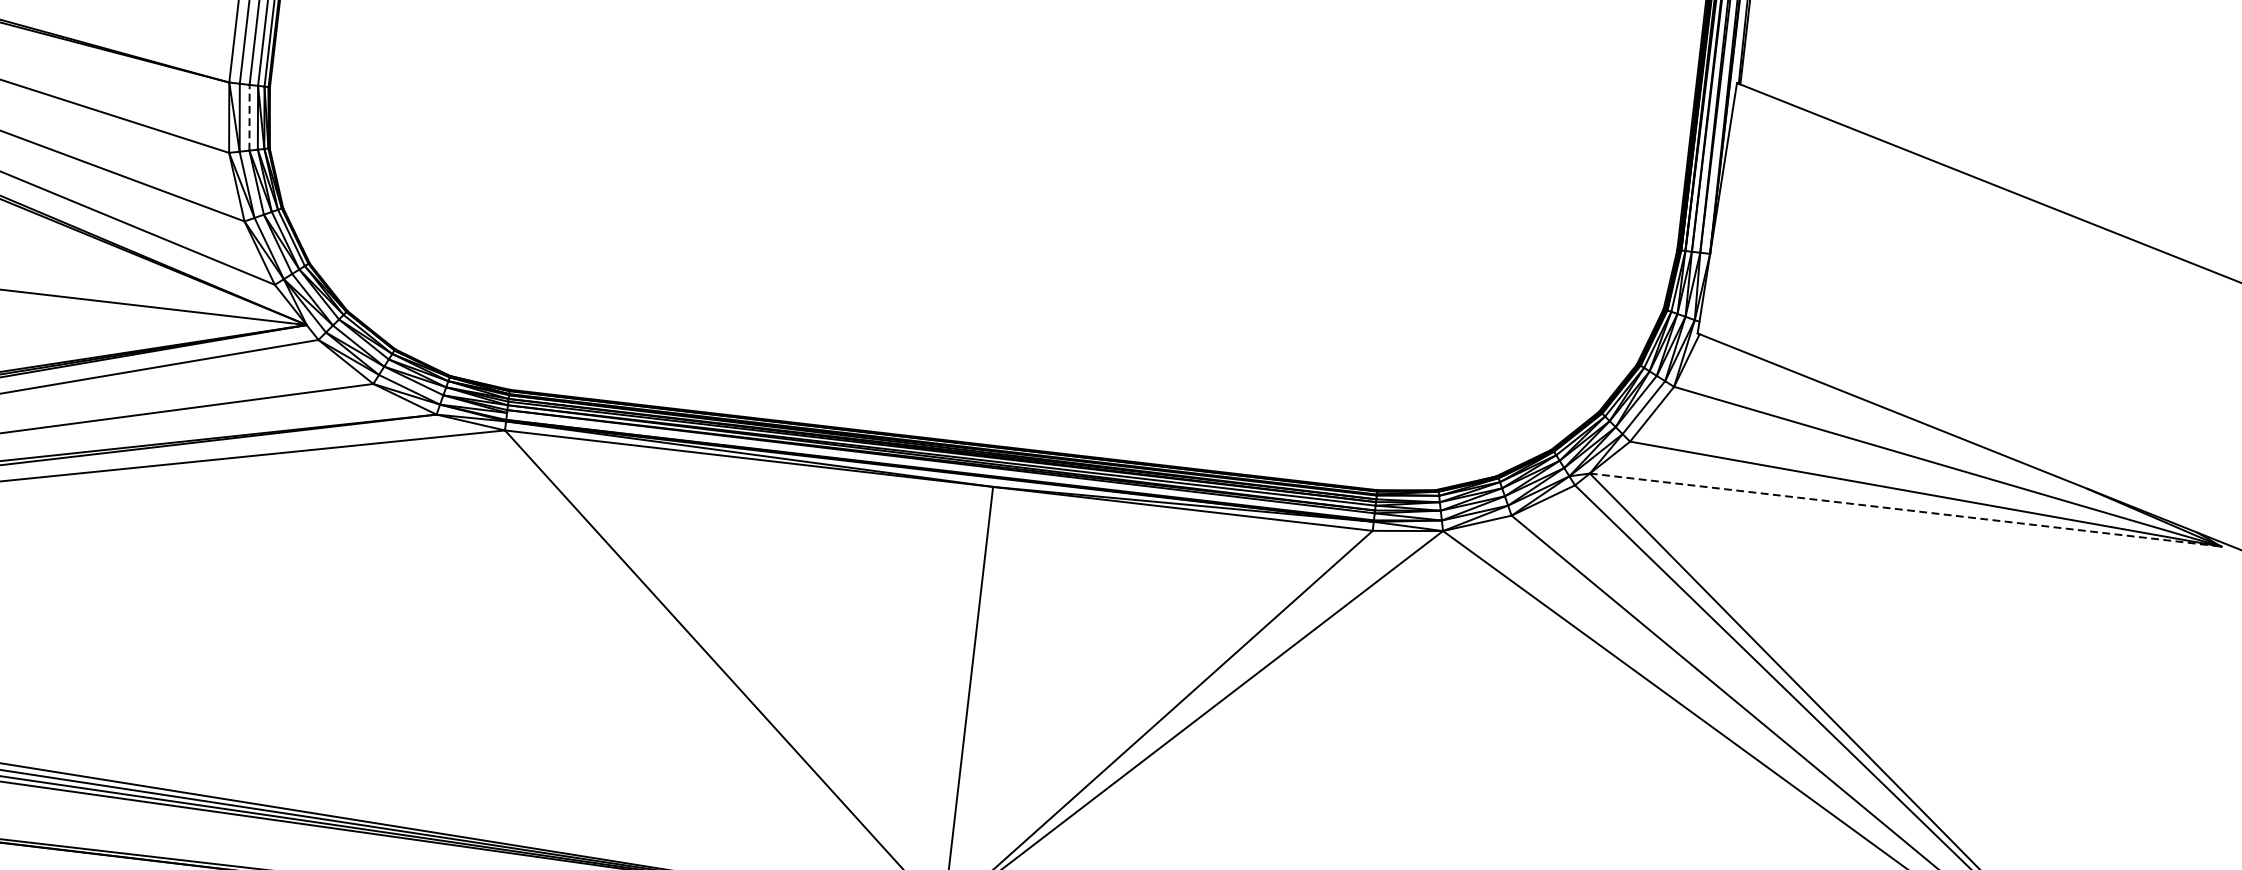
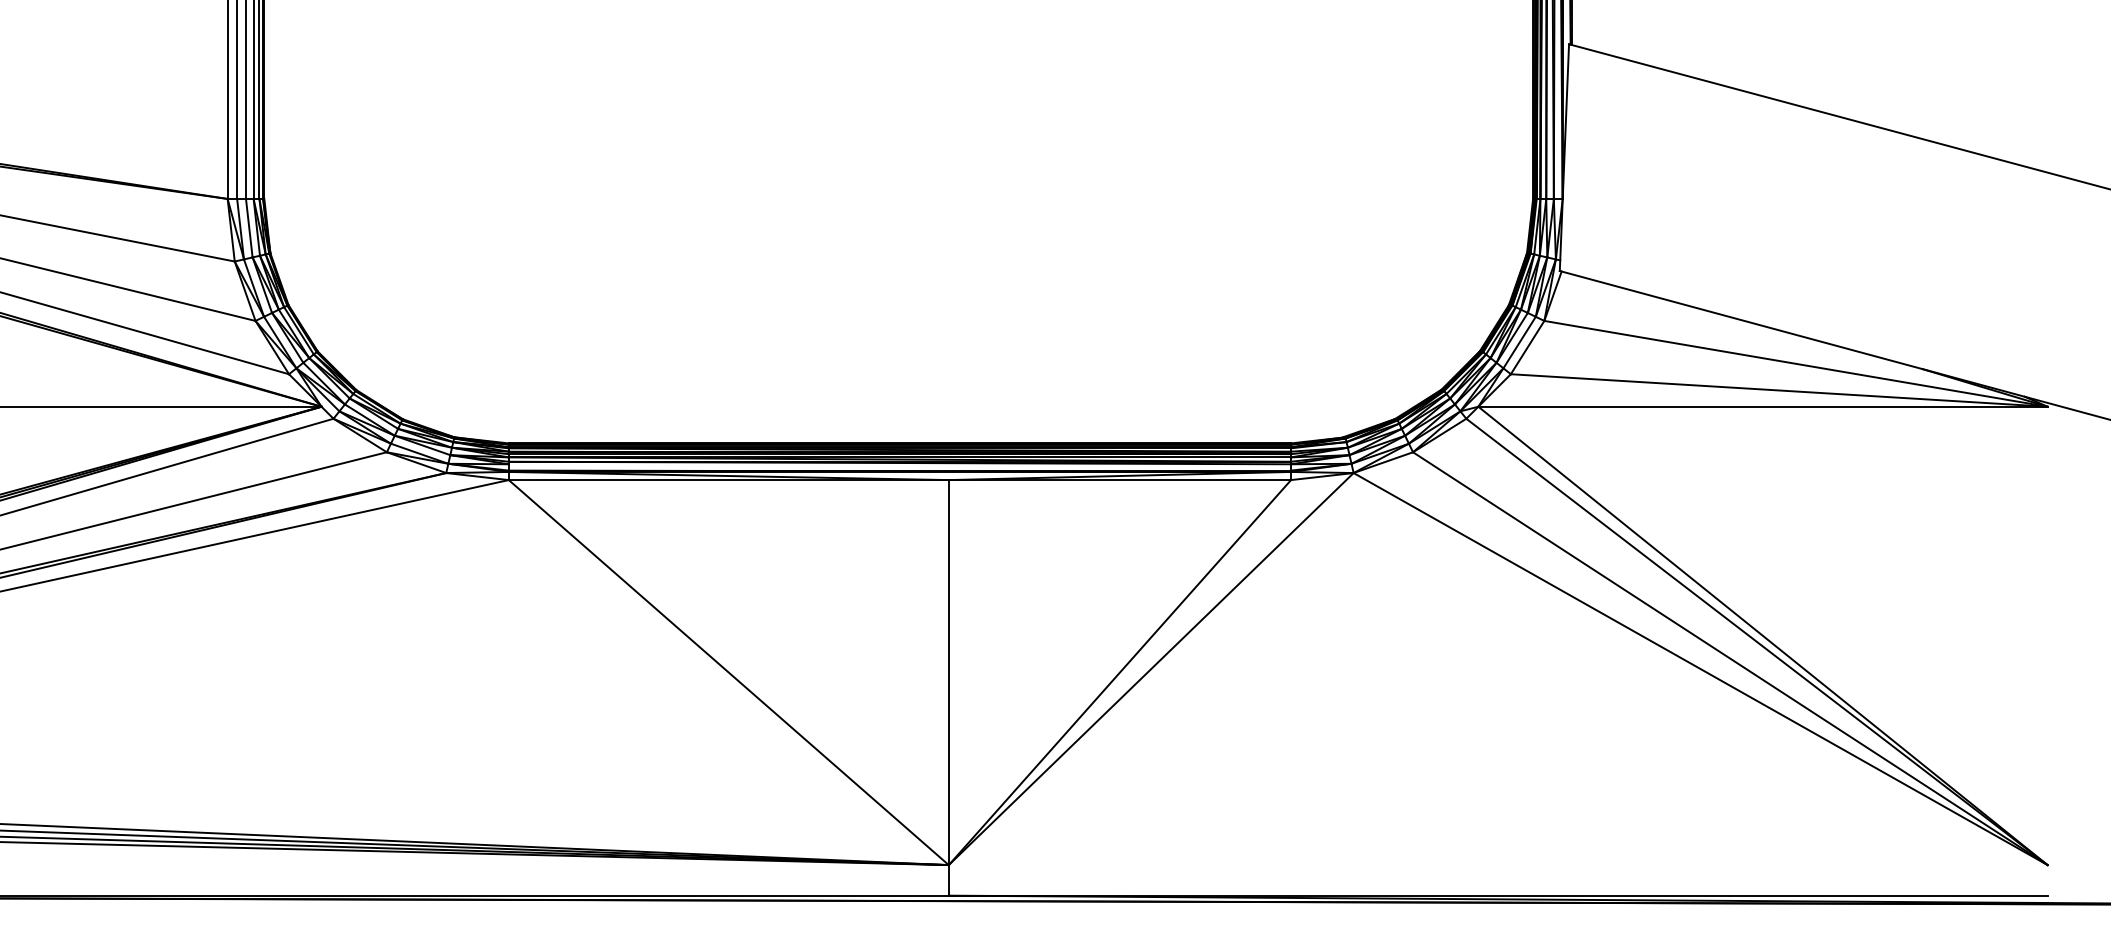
line: (249, 117) -> (249, 227), dashed -> solid
line: (1906, 509) -> (1763, 406), dashed -> solid

